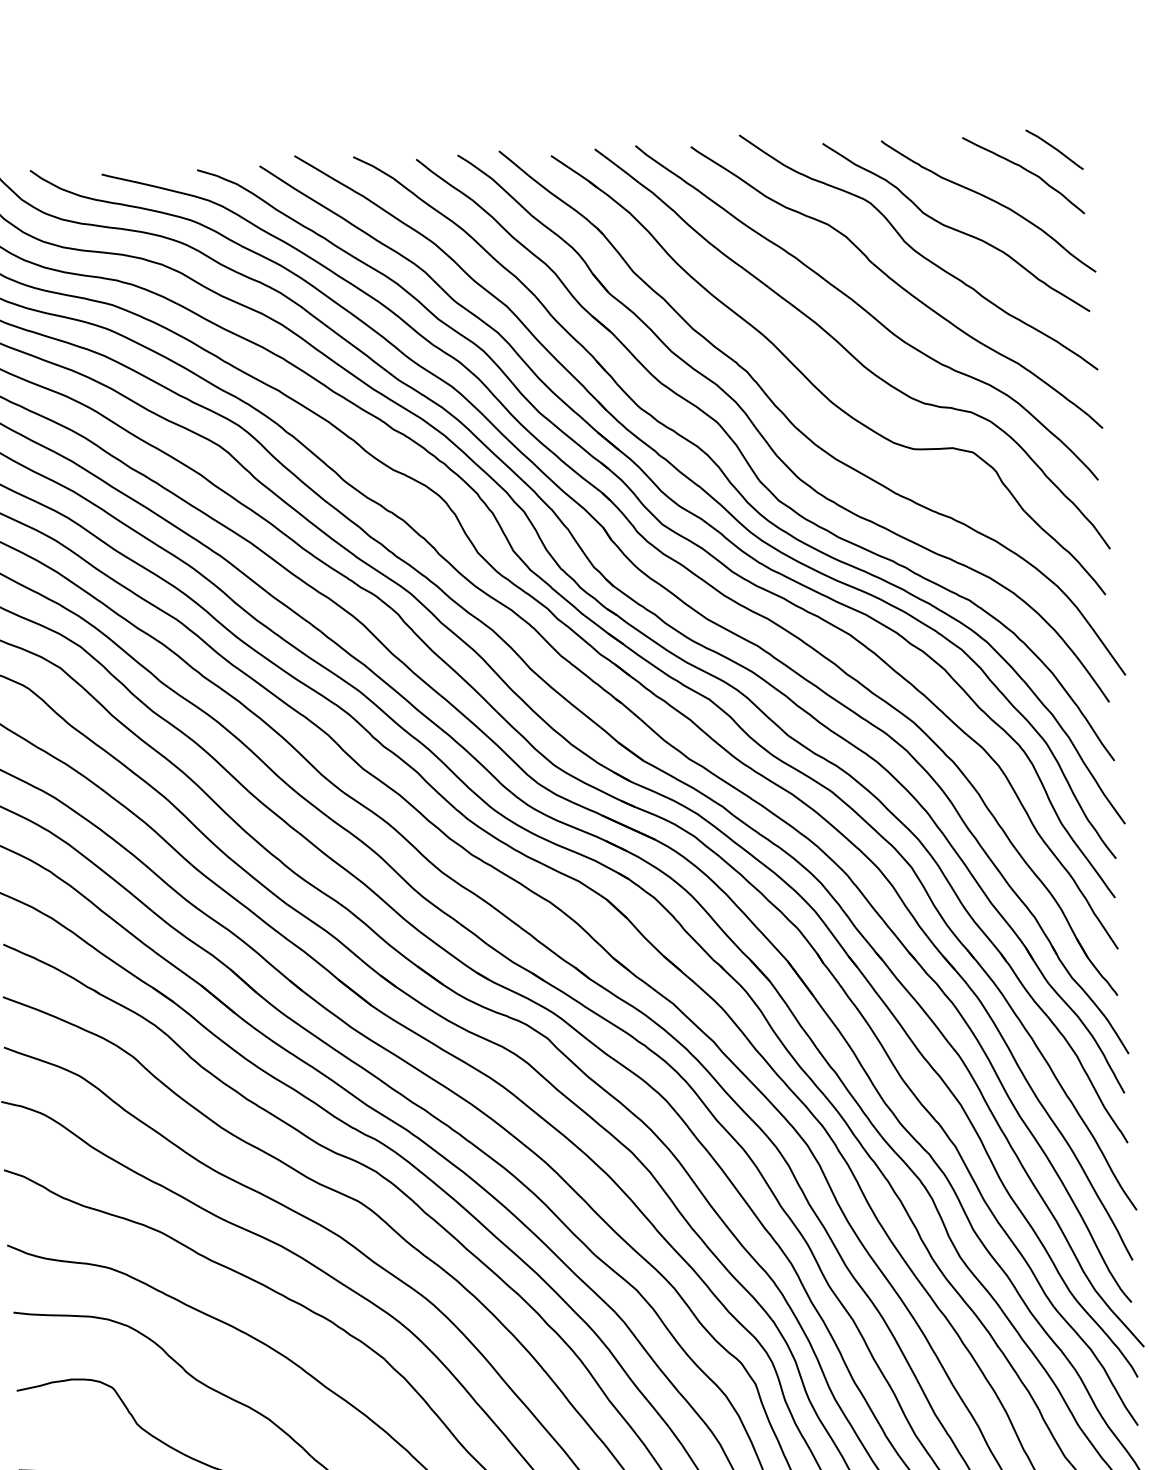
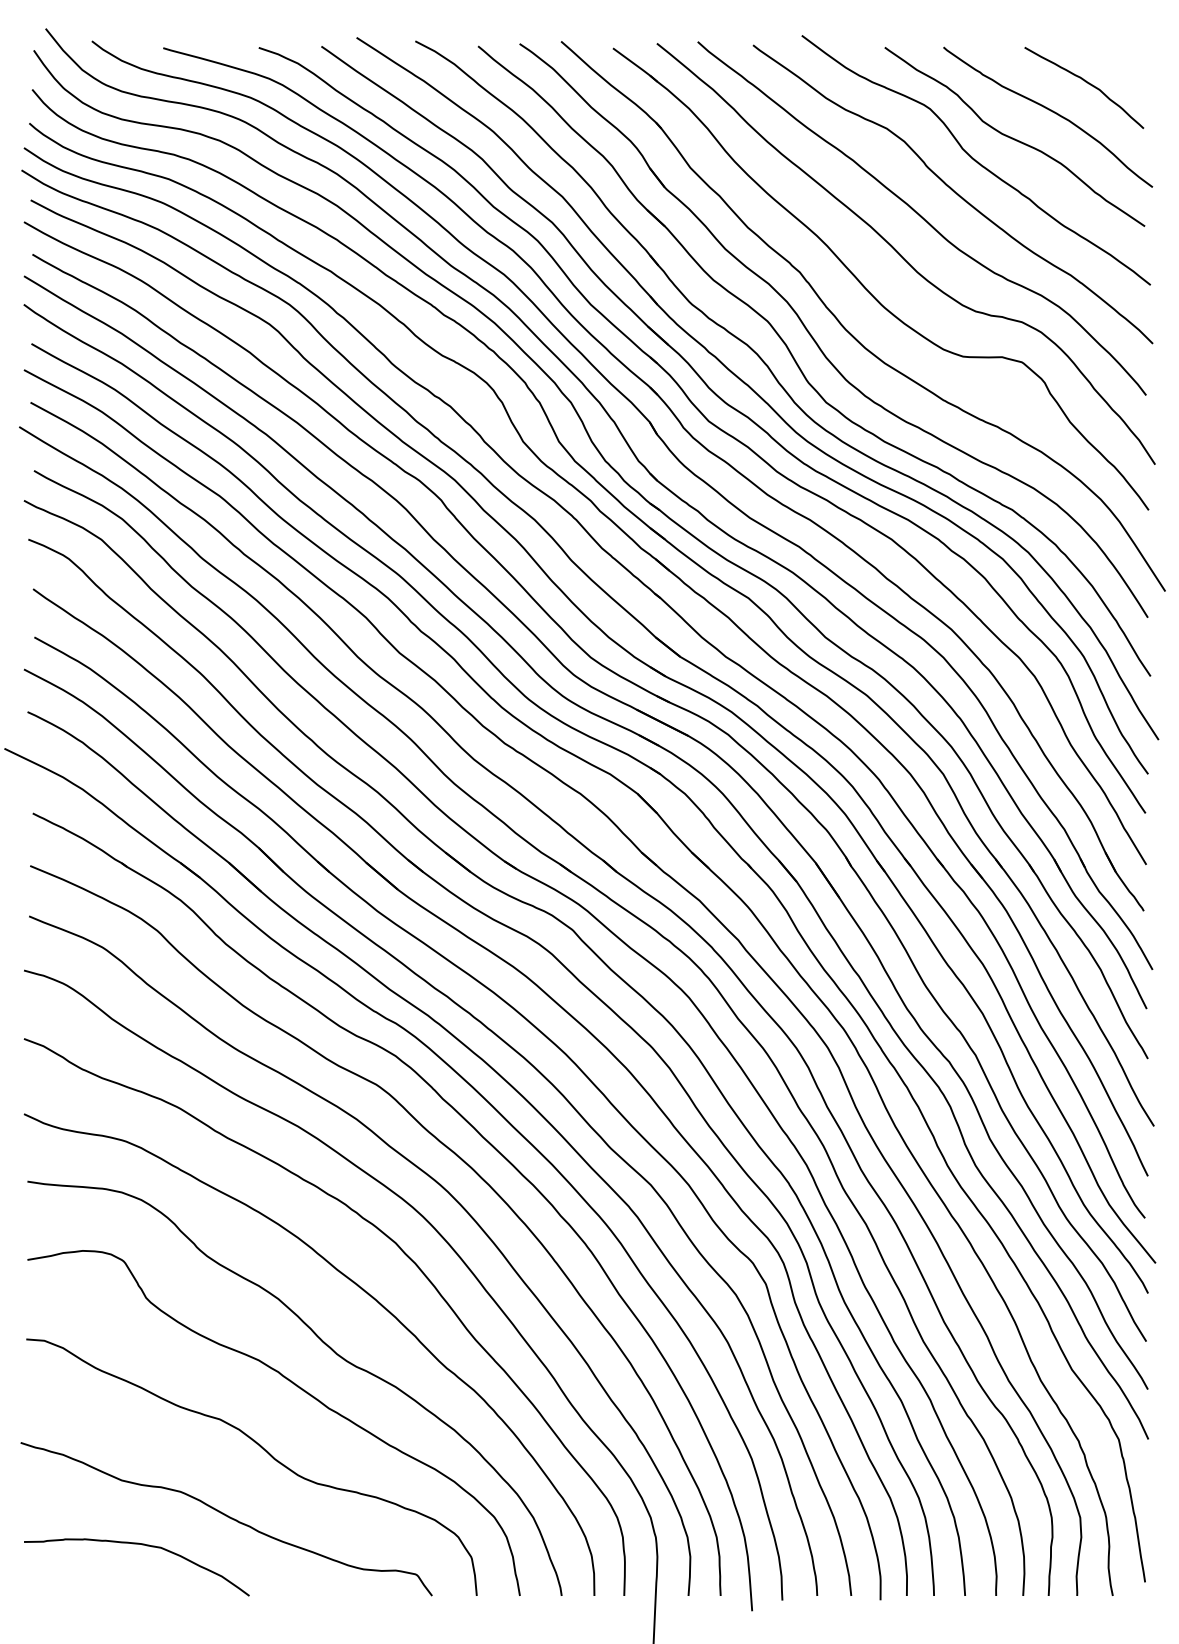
line: (1054, 148) -> (1116, 62), removed

